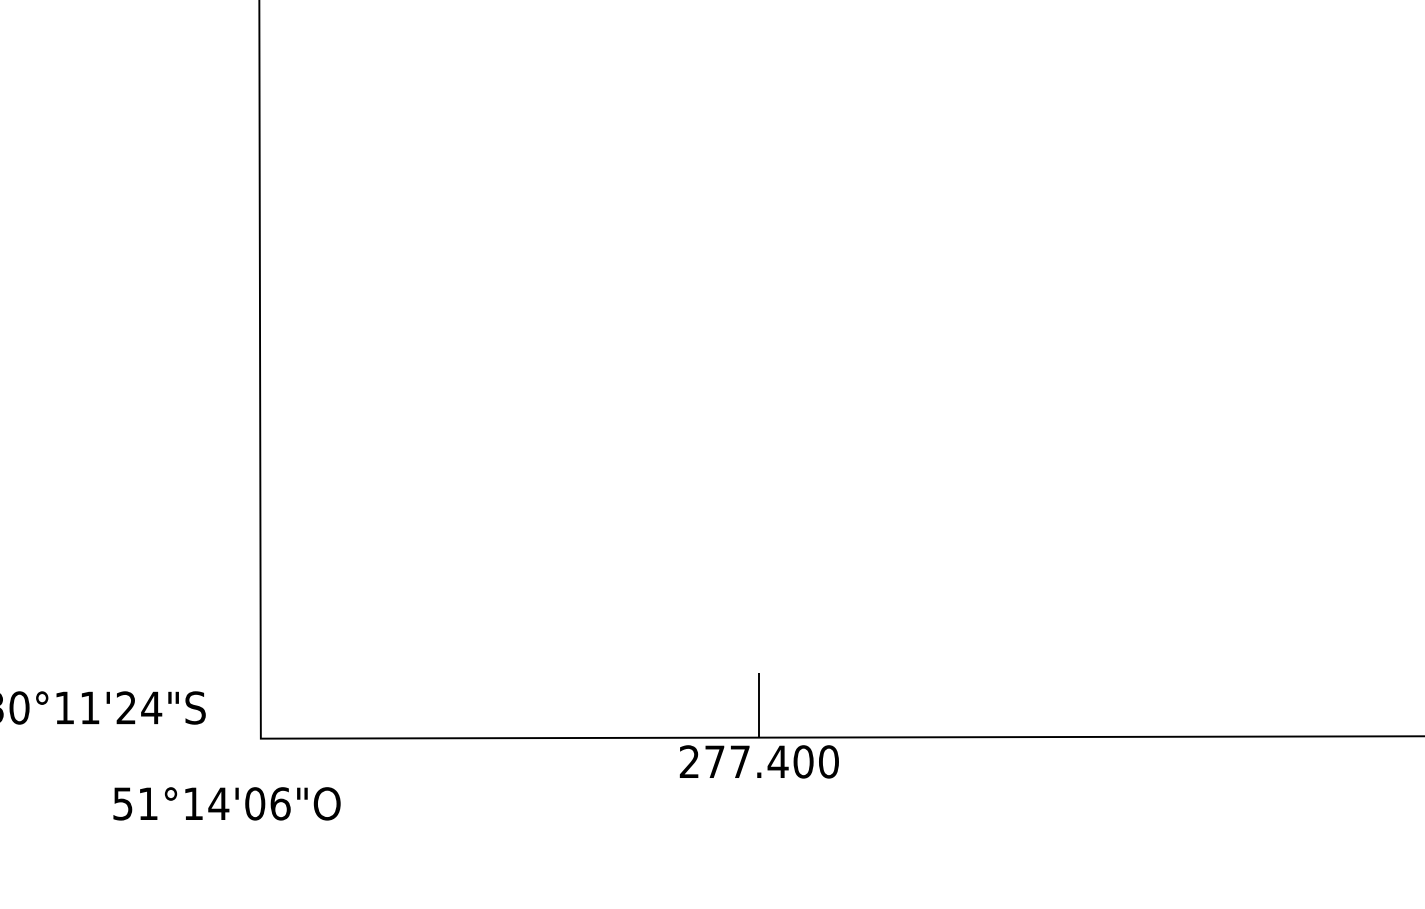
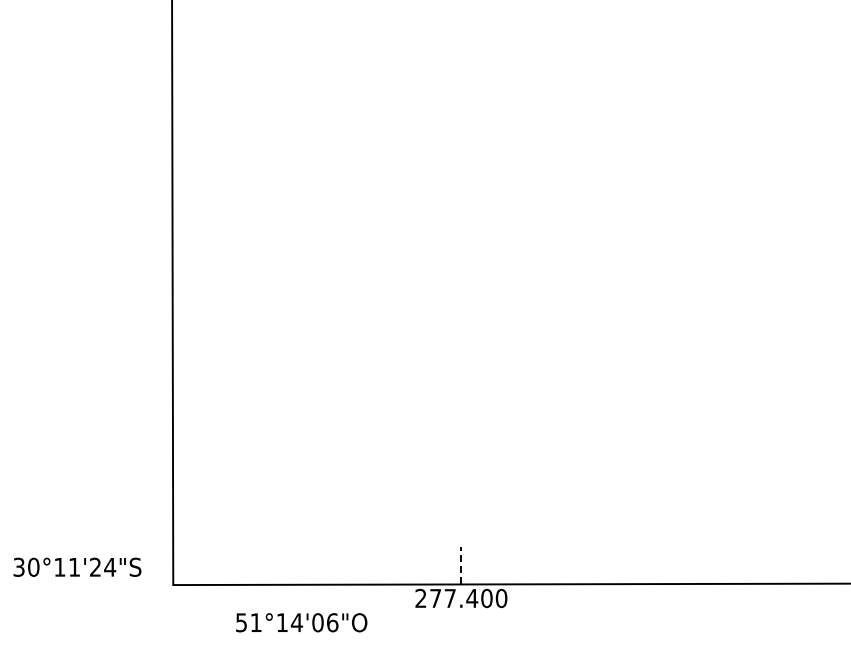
line: (759, 704) -> (461, 565), solid -> dashed
text: (226, 803) -> (301, 622), moved

